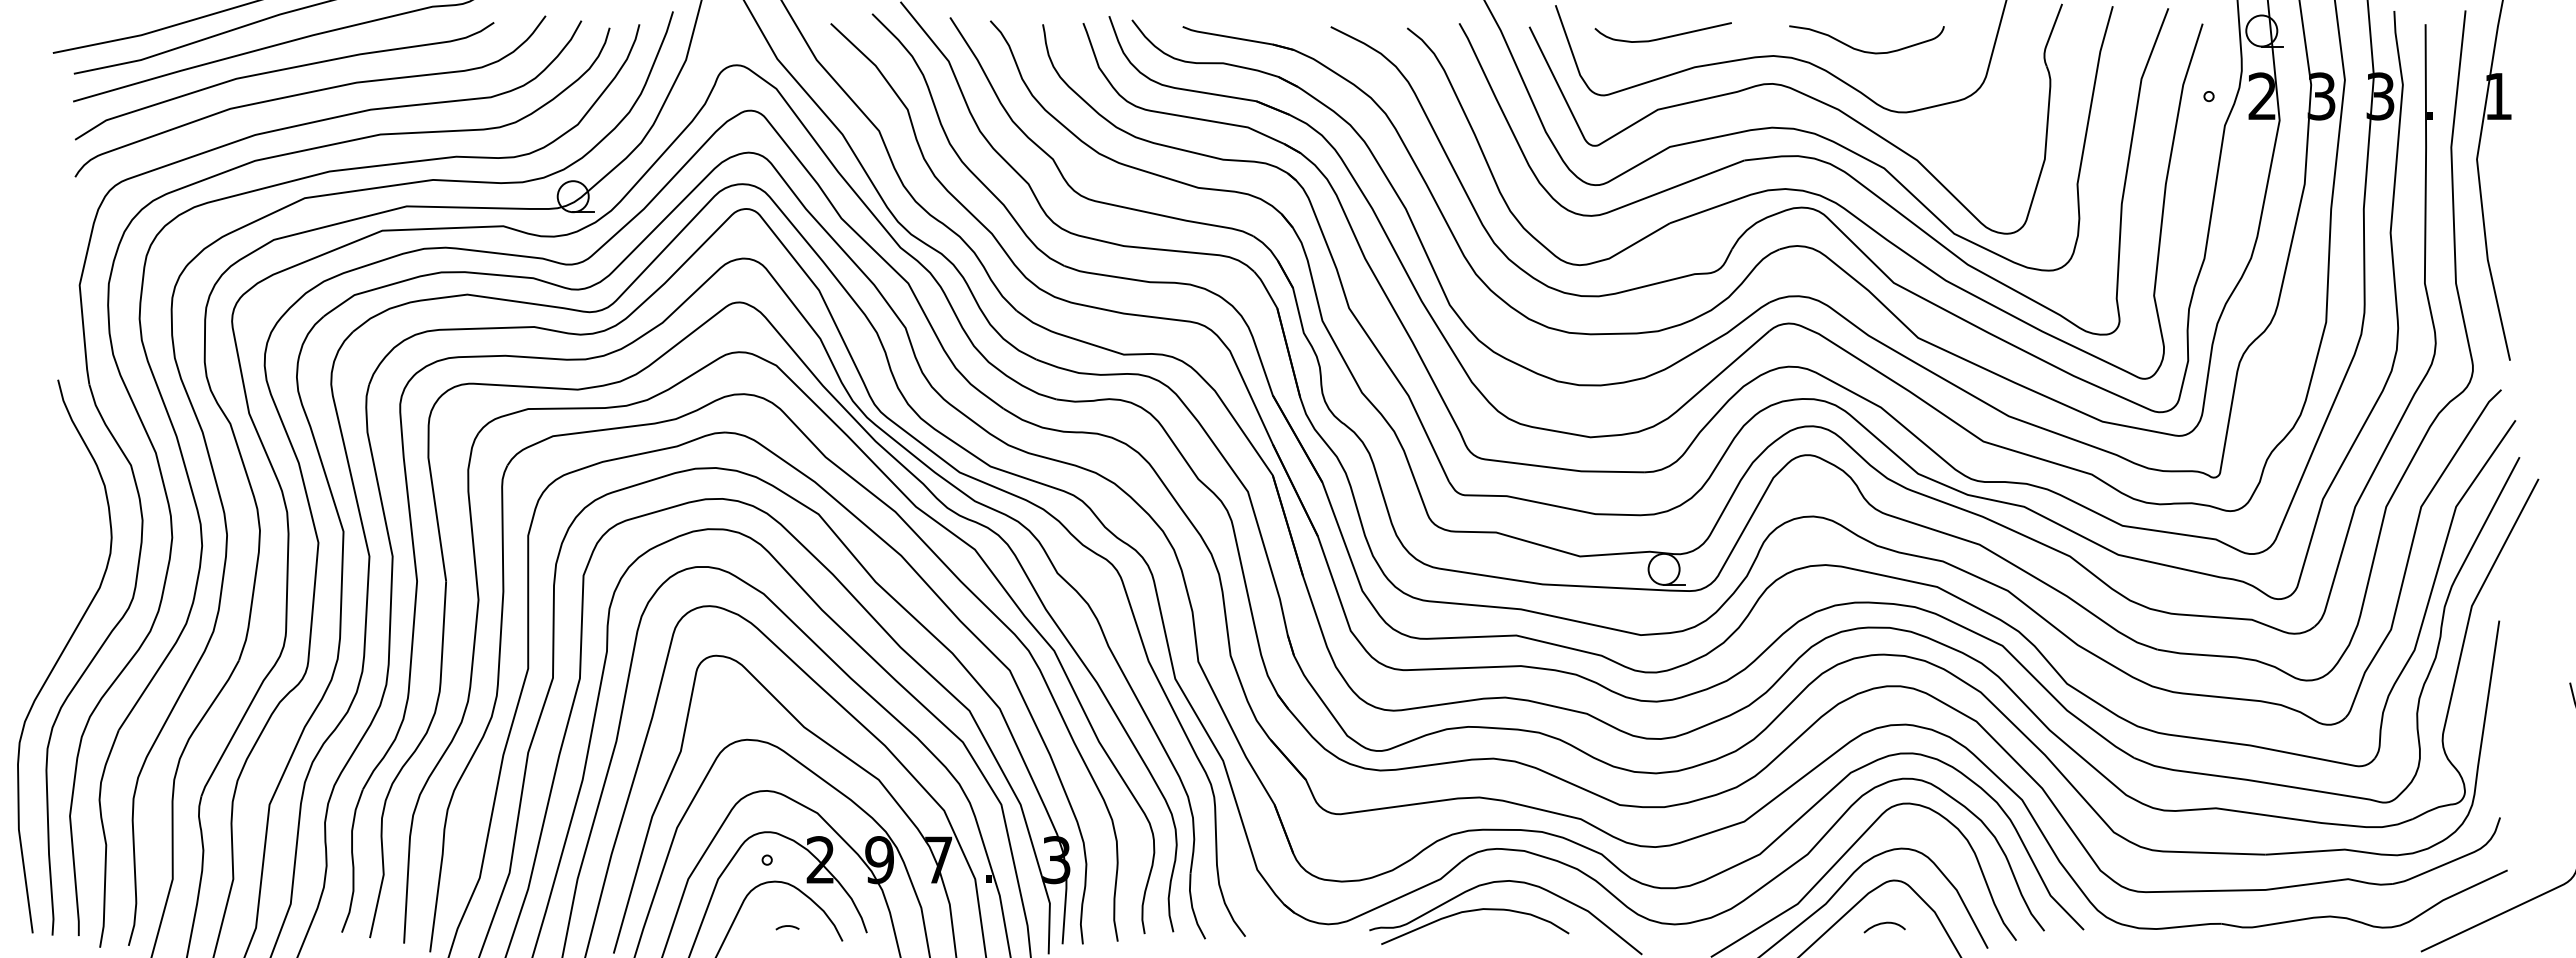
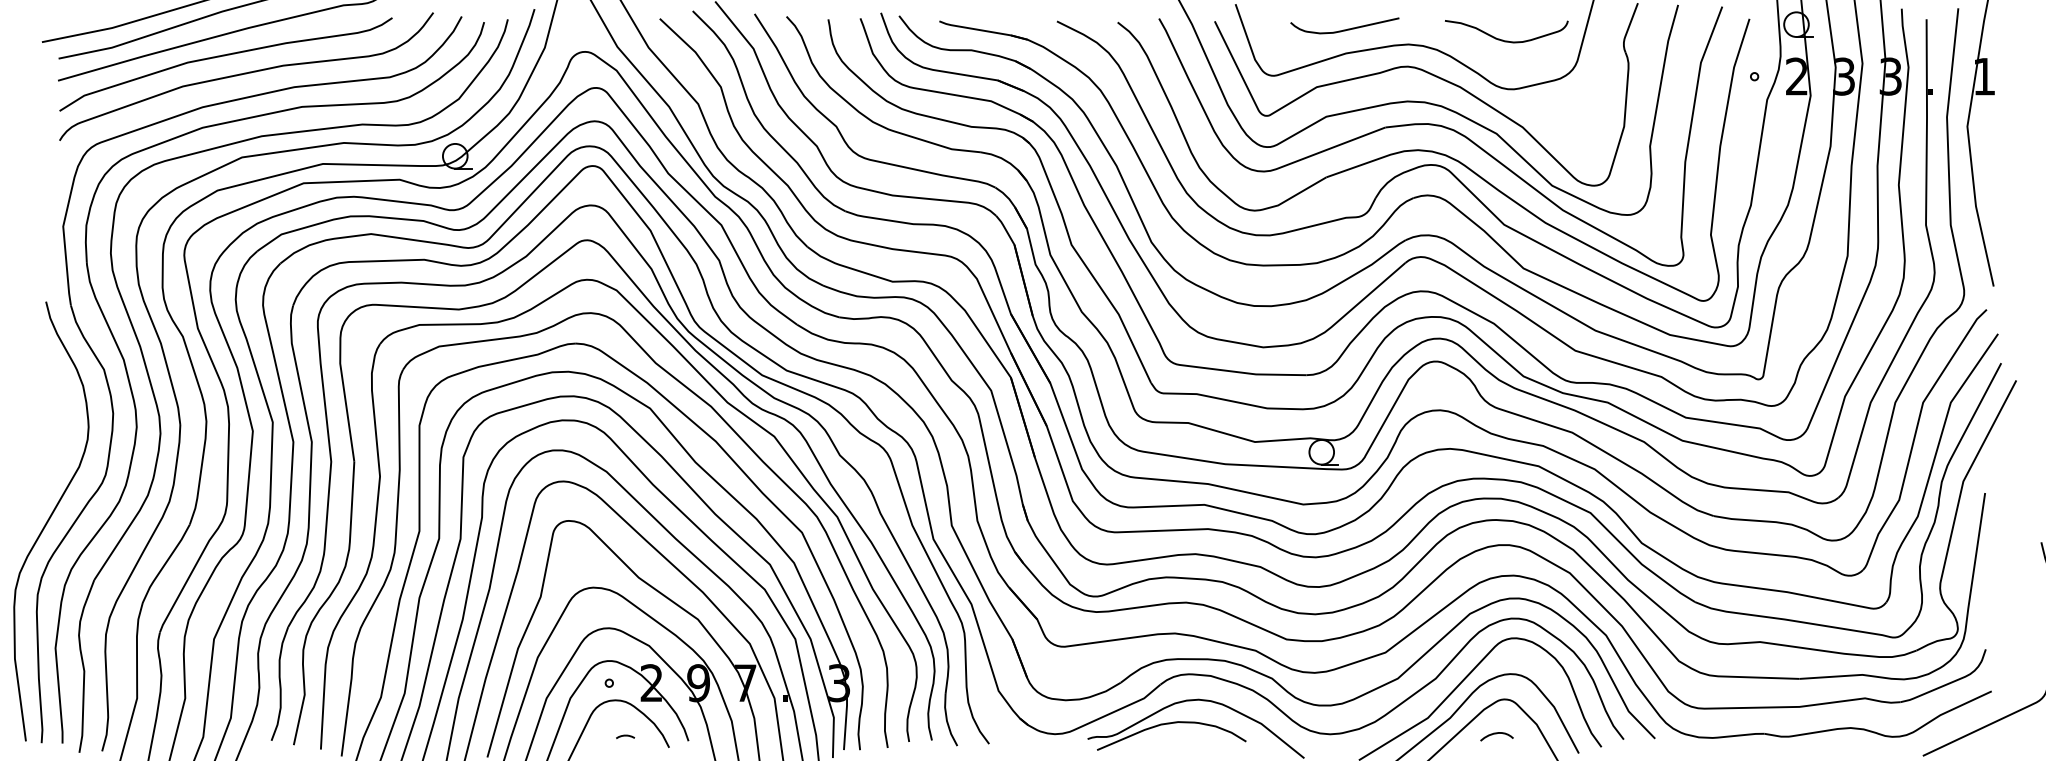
curve: (1665, 36) -> (1346, 29), moved
curve: (1863, 50) -> (1503, 40), moved

